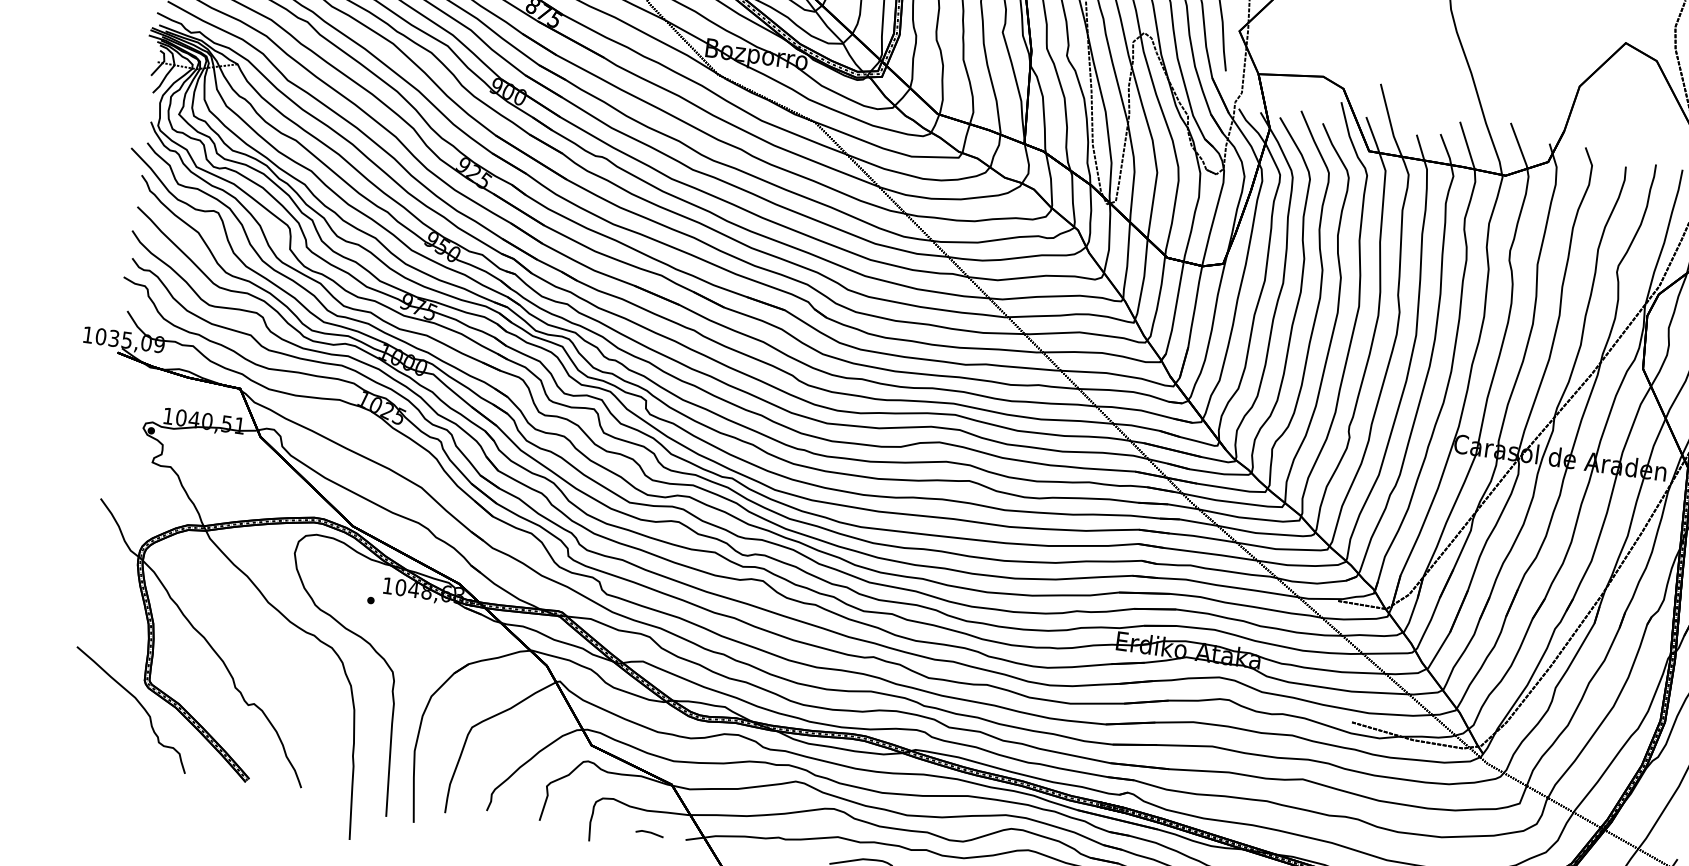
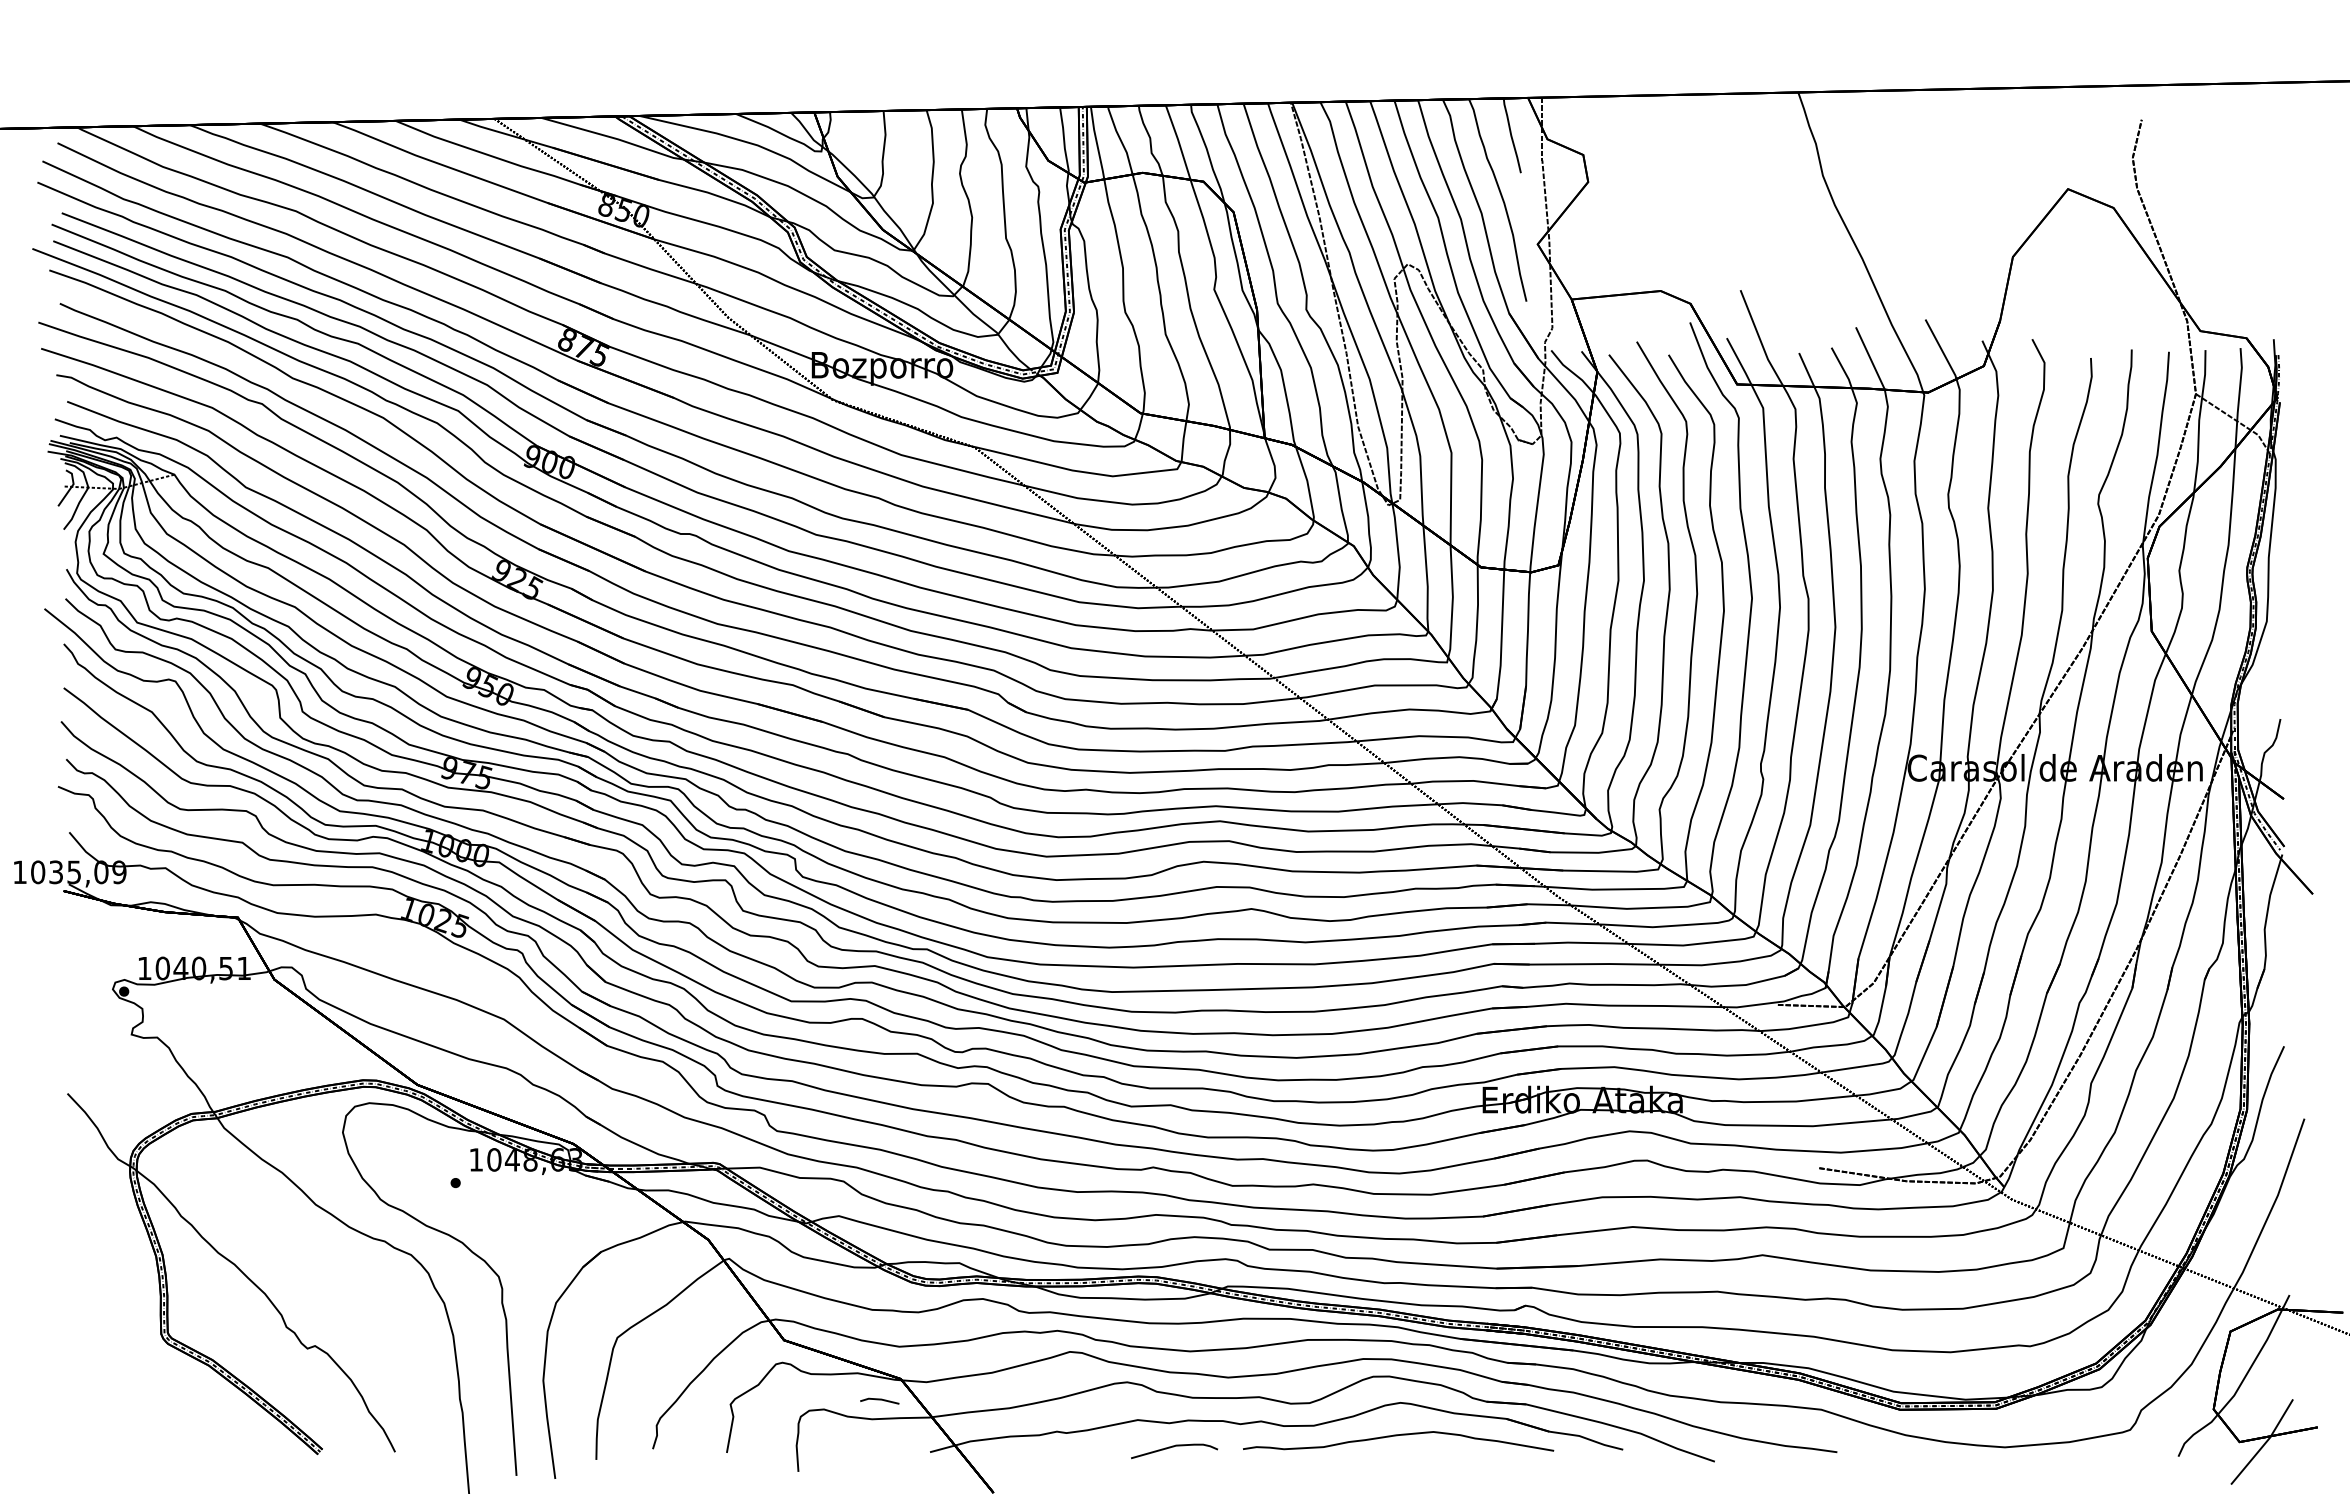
curve: (139, 704) -> (158, 1367), removed
line: (649, 833) -> (879, 1400), moved

